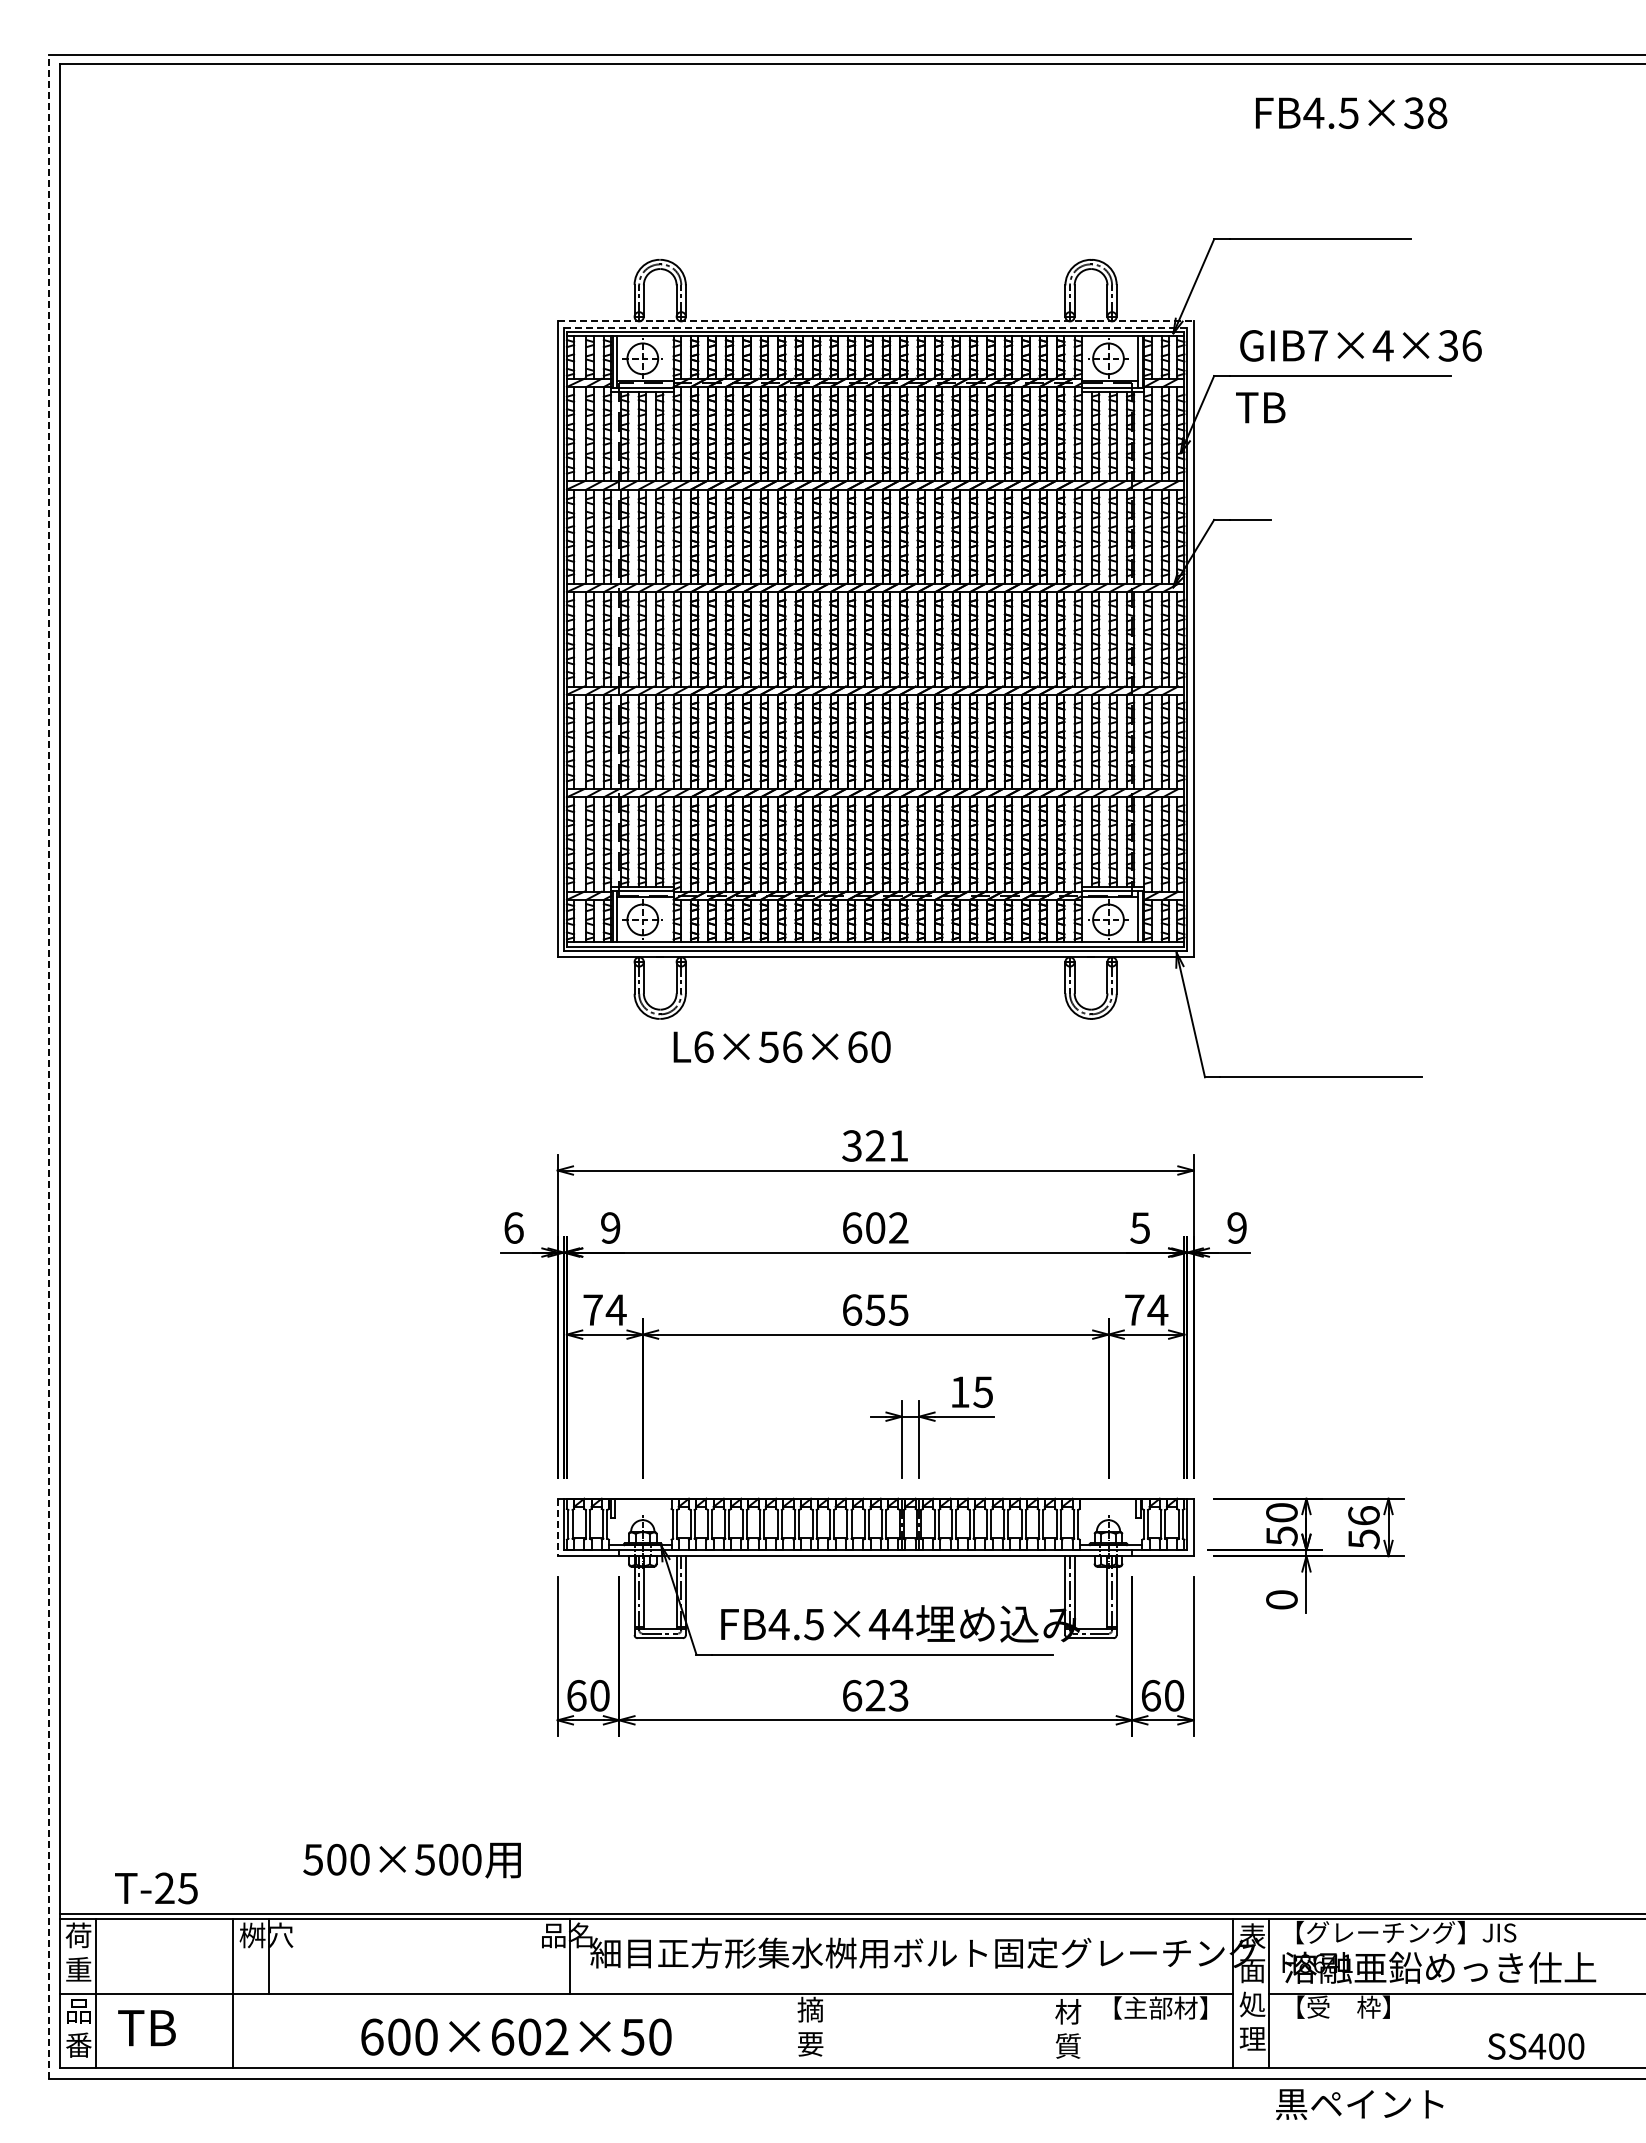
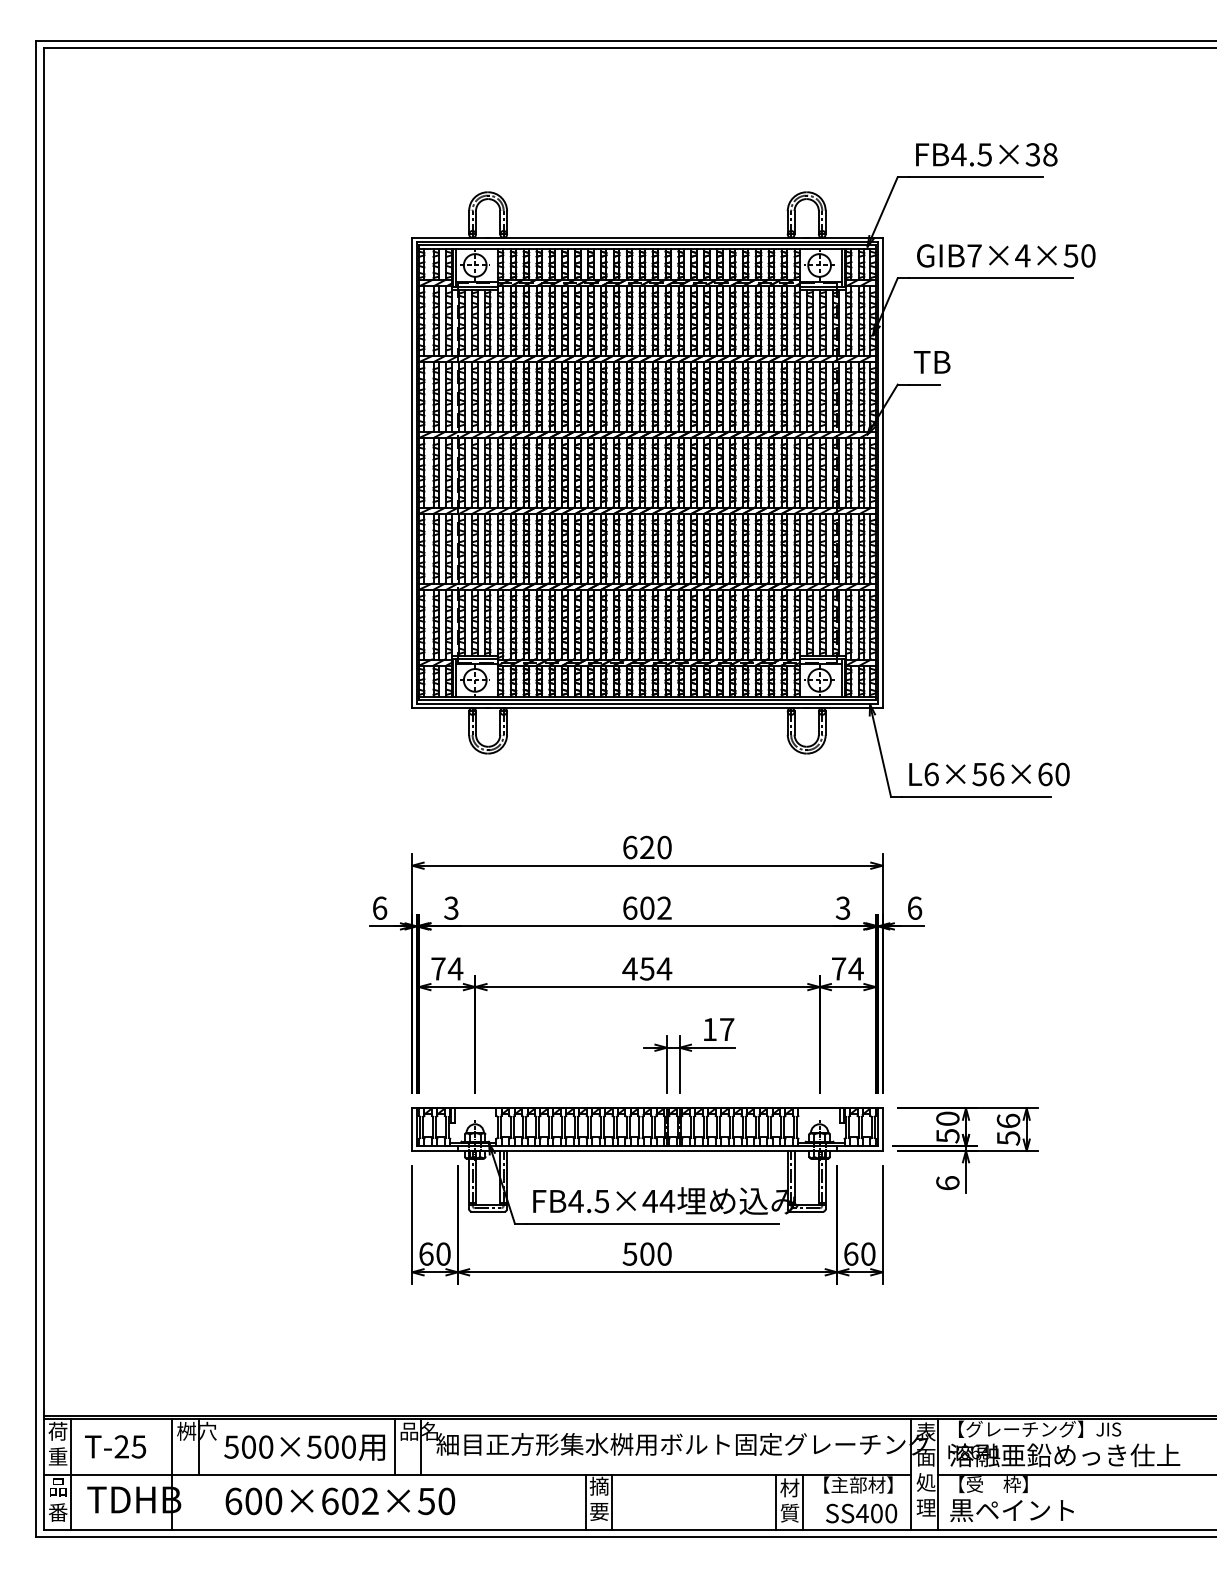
text: (1351, 112) -> (986, 154), moved
line: (875, 321) -> (647, 237), dashed -> solid
line: (875, 327) -> (647, 242), dashed -> solid
text: (1460, 345) -> (1079, 255), GIB7×4×36 -> GIB7×4×50
text: (1260, 407) -> (932, 362), moved
text: (781, 1046) -> (988, 774), moved
line: (49, 1066) -> (36, 788), dashed -> solid
text: (875, 1145) -> (647, 847), 321 -> 620
text: (610, 1227) -> (451, 907), 9 -> 3
text: (1139, 1227) -> (842, 907), 5 -> 3
text: (1237, 1227) -> (915, 907), 9 -> 6
text: (875, 1309) -> (647, 968), 655 -> 454
text: (983, 1392) -> (727, 1029), 15 -> 17
line: (557, 1527) -> (412, 1129), dashed -> solid
text: (1281, 1599) -> (947, 1182), 0 -> 6
text: (875, 1695) -> (647, 1253), 623 -> 500
text: (411, 1860) -> (304, 1447), moved
text: (156, 1888) -> (115, 1446), moved
line: (534, 1956) -> (395, 1446), added
text: (200, 2028) -> (148, 1500), TB -> TDHB
line: (791, 2030) -> (585, 1501), added
line: (827, 2030) -> (611, 1501), added
line: (1049, 2030) -> (775, 1501), added
line: (1085, 2030) -> (802, 1501), added
text: (516, 2036) -> (340, 1500), moved
text: (1536, 2046) -> (861, 1513), moved
text: (1359, 2104) -> (1011, 1510), moved

